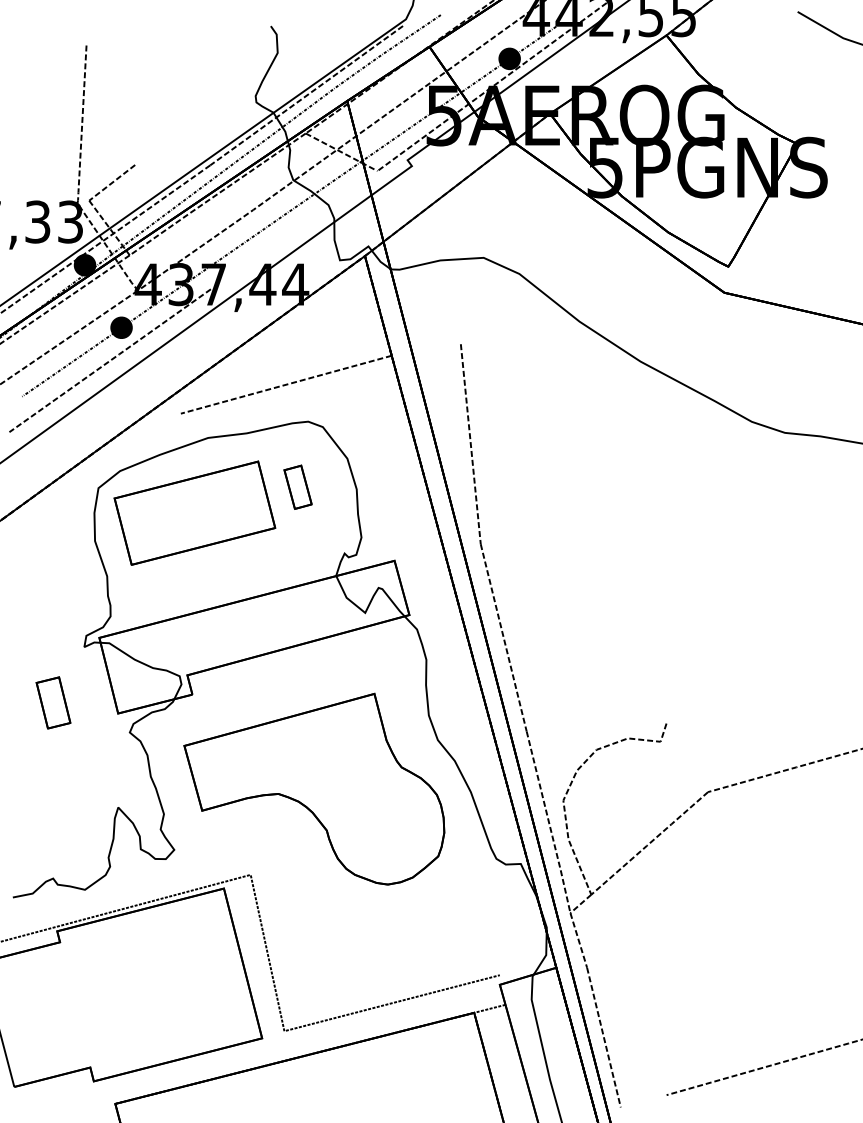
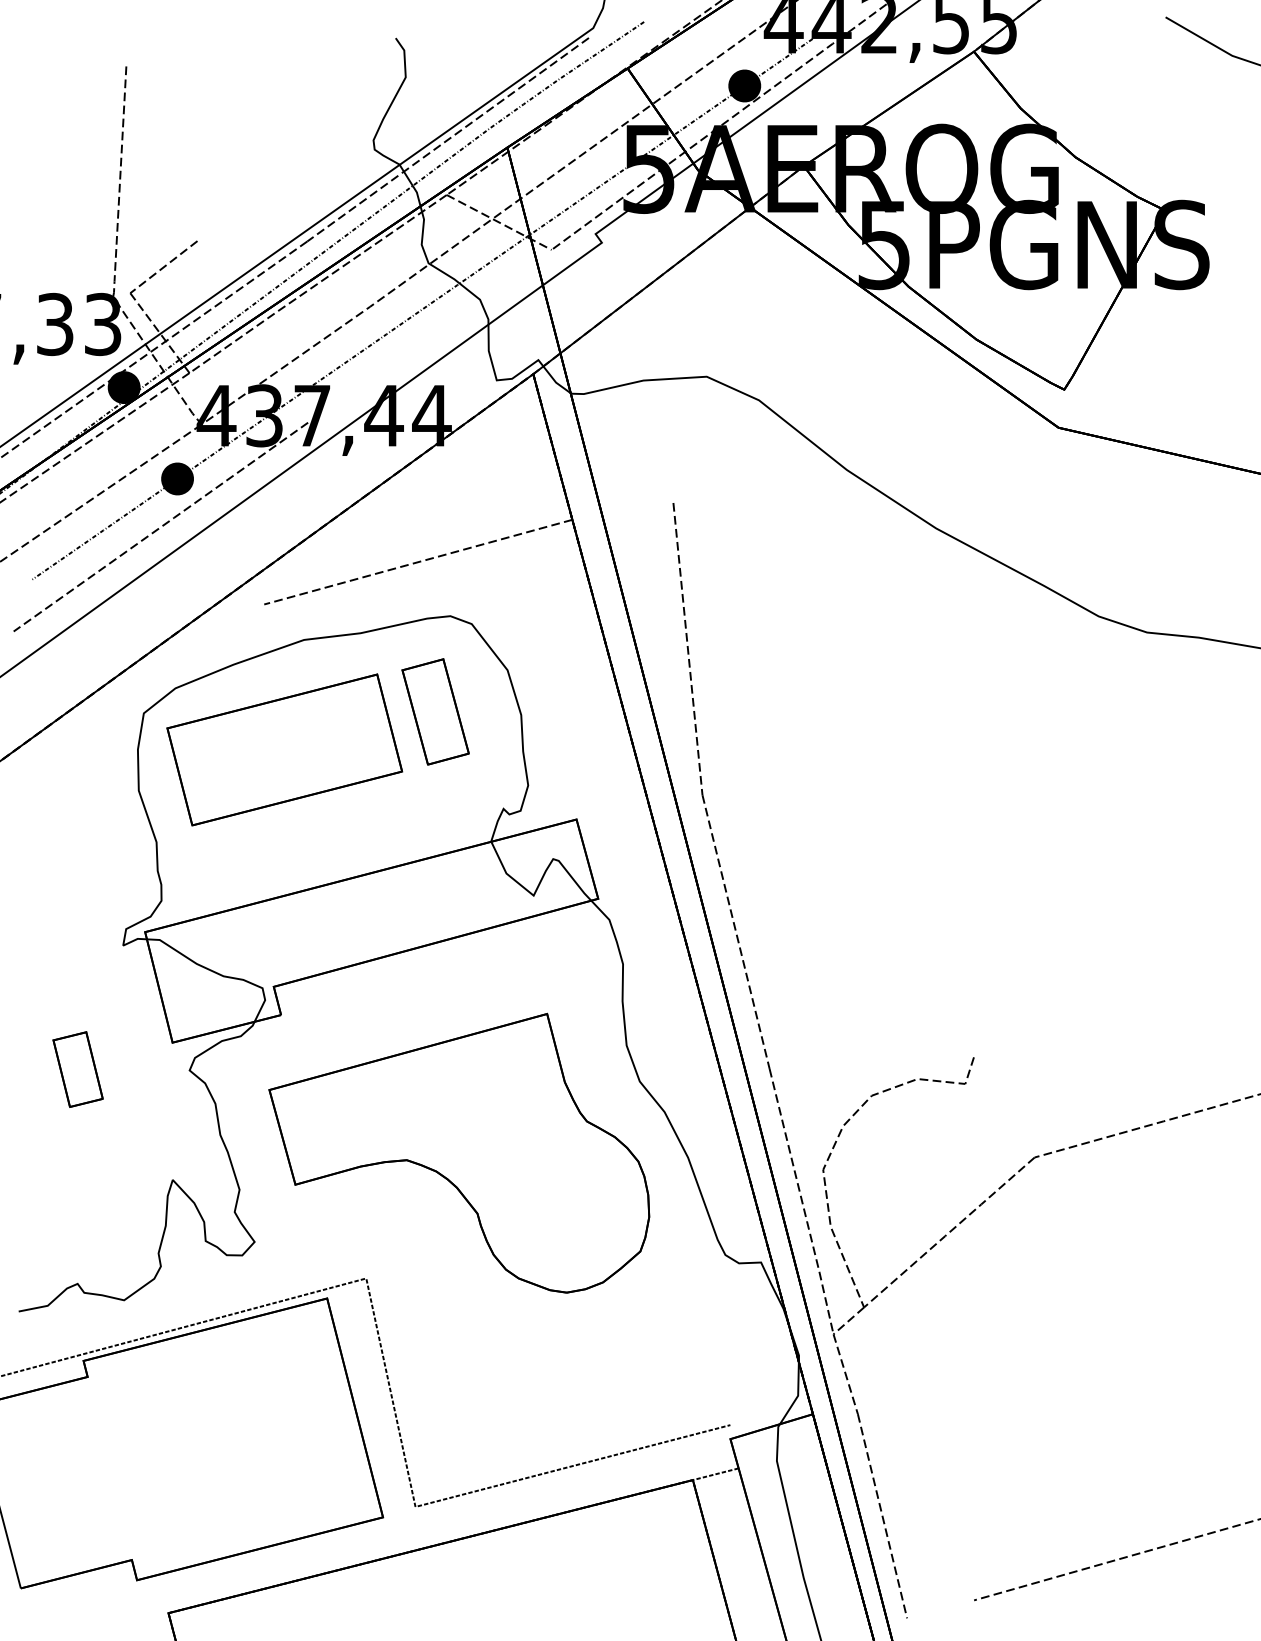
part: (297, 487) -> (434, 712), size x1.67
part: (53, 702) -> (78, 1068), moved

